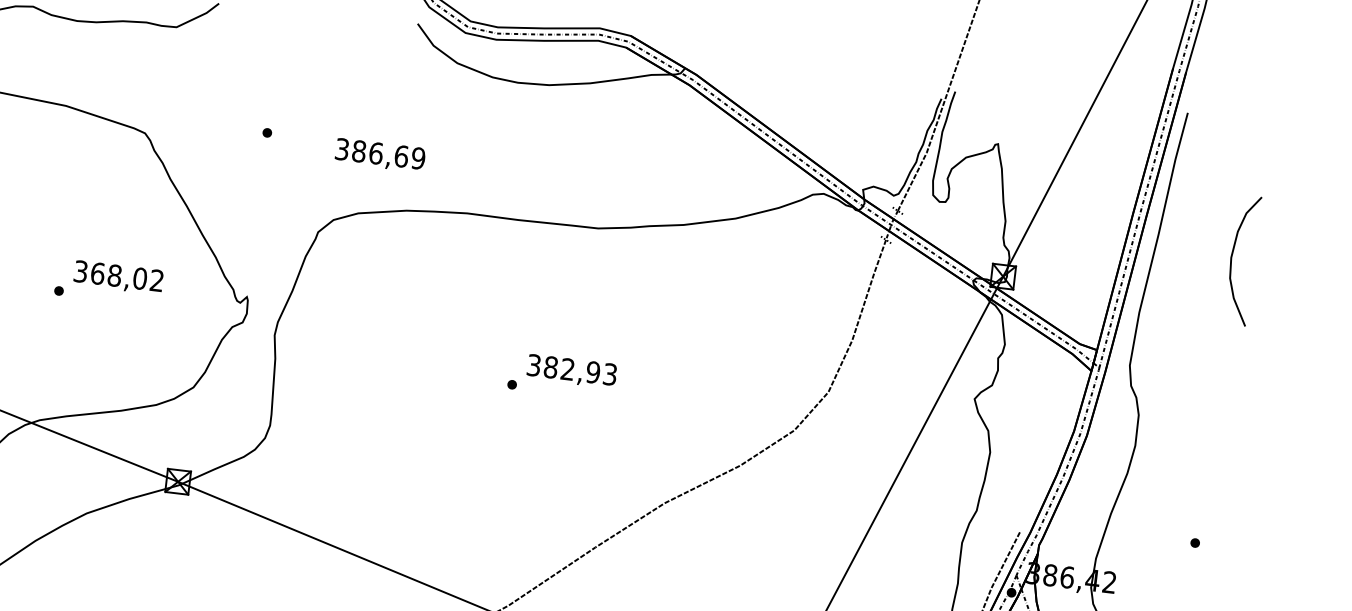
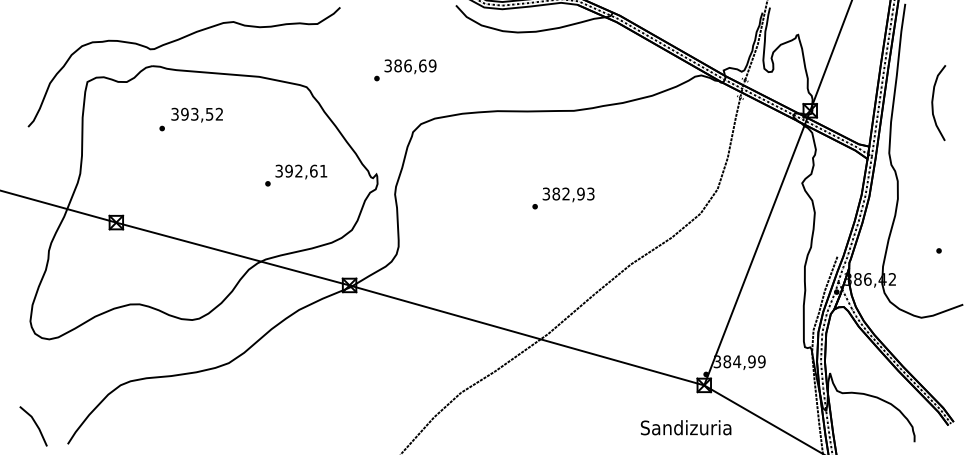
text: (380, 154) -> (410, 66), moved
curve: (1233, 260) -> (933, 103), moved
text: (127, 276) -> (306, 170), 368,02 -> 392,61

